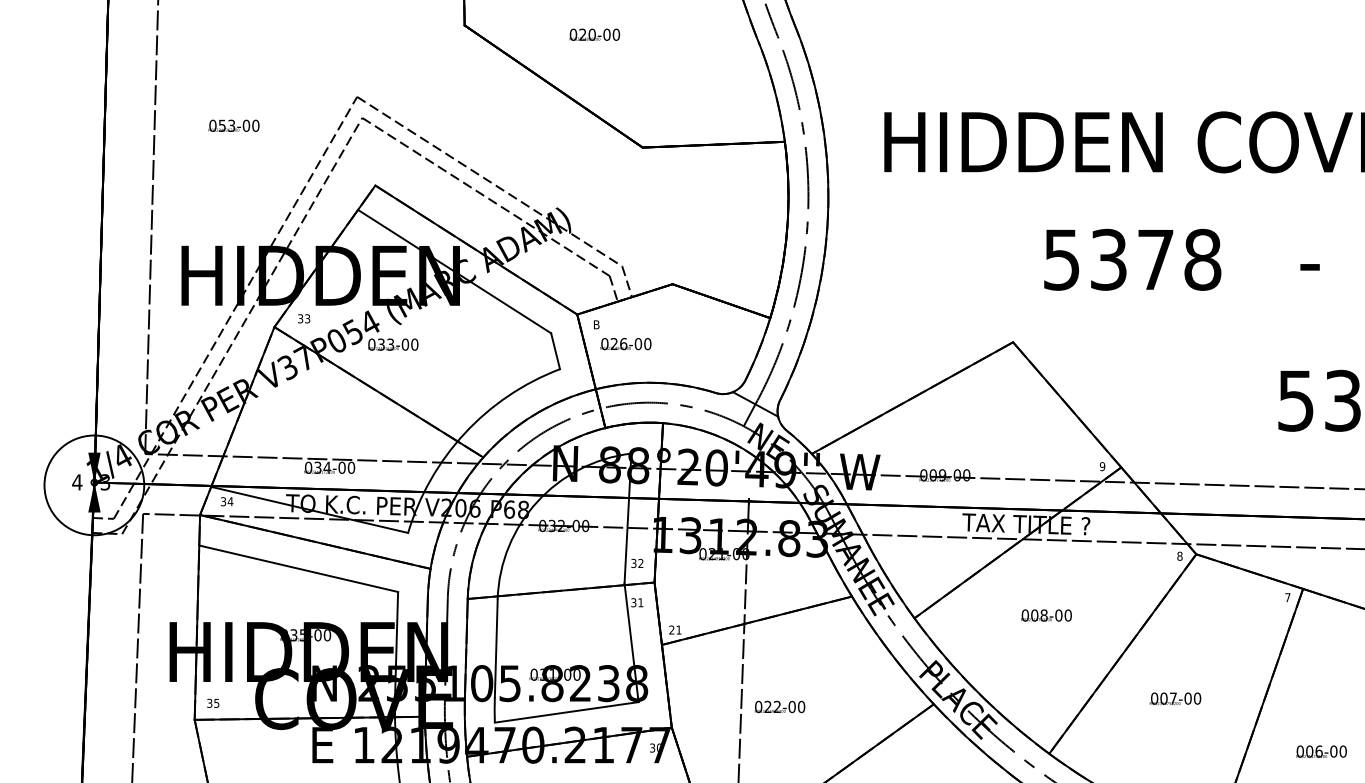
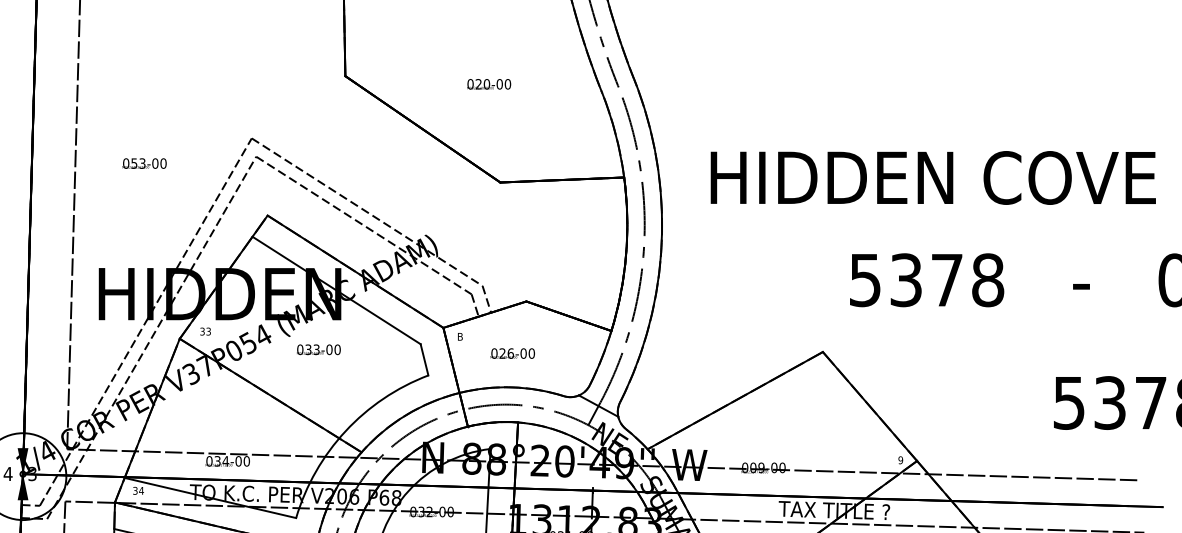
text: (594, 34) -> (488, 84), moved
text: (393, 344) -> (319, 349), moved
text: (625, 344) -> (512, 353), moved

